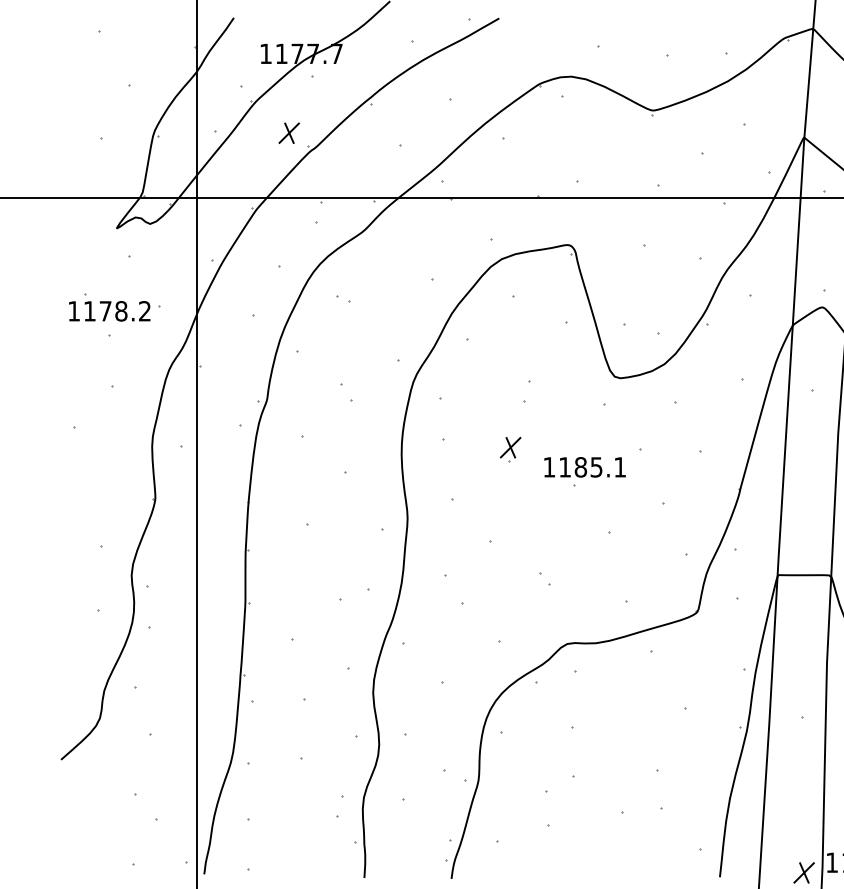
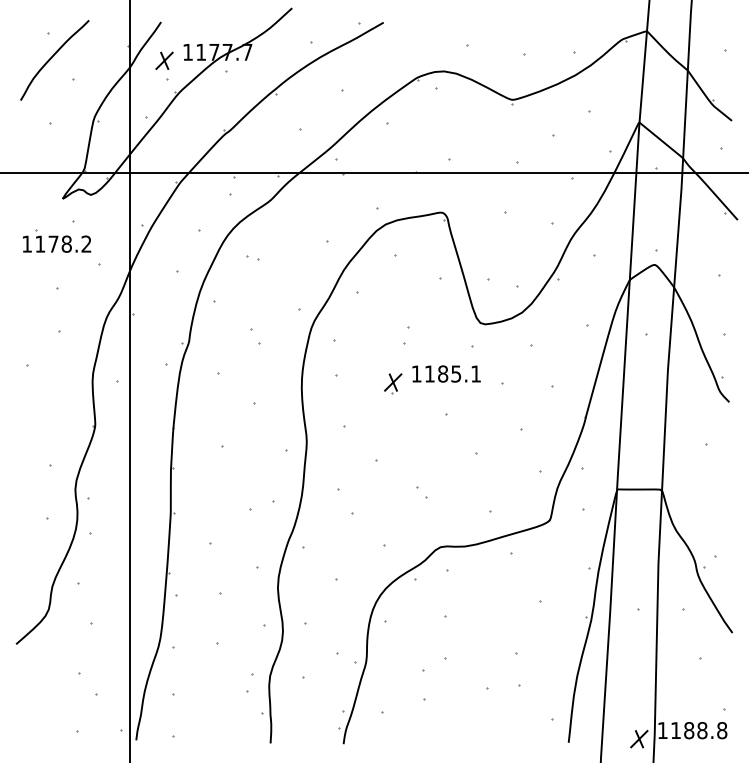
curve: (104, 61) -> (52, 58), added
part: (289, 132) -> (164, 60), moved
part: (110, 306) -> (57, 240), moved
text: (584, 466) -> (446, 373), moved

